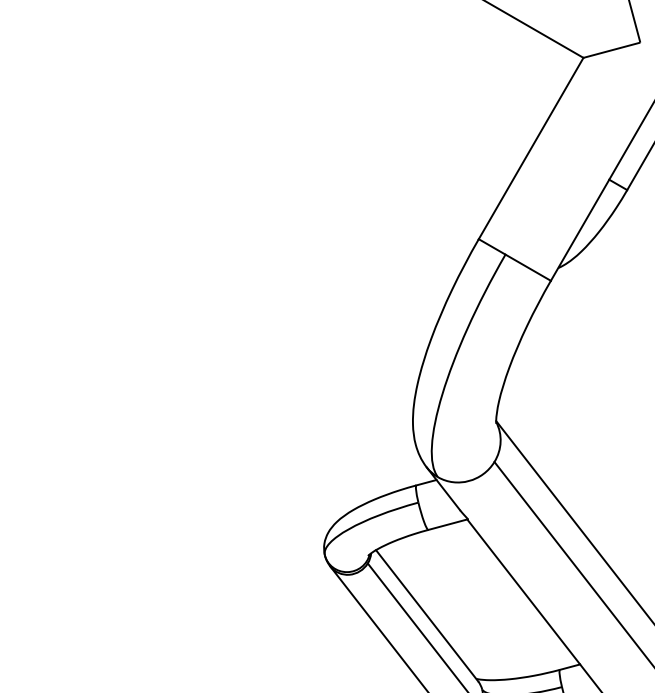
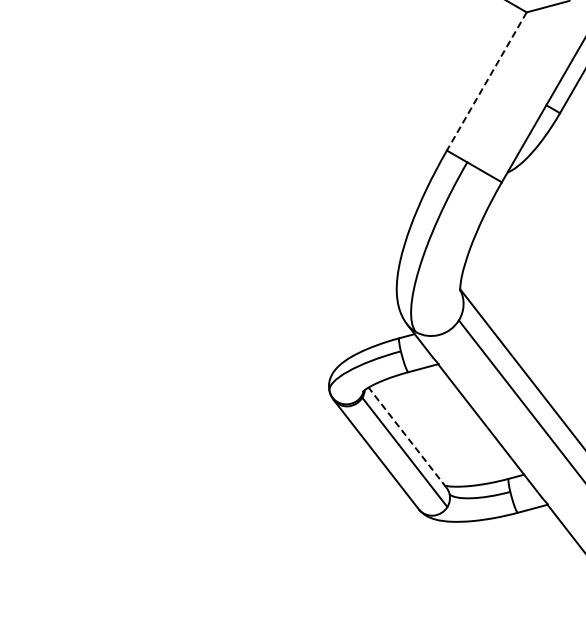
line: (530, 148) -> (486, 81), solid -> dashed
line: (427, 615) -> (407, 437), solid -> dashed

